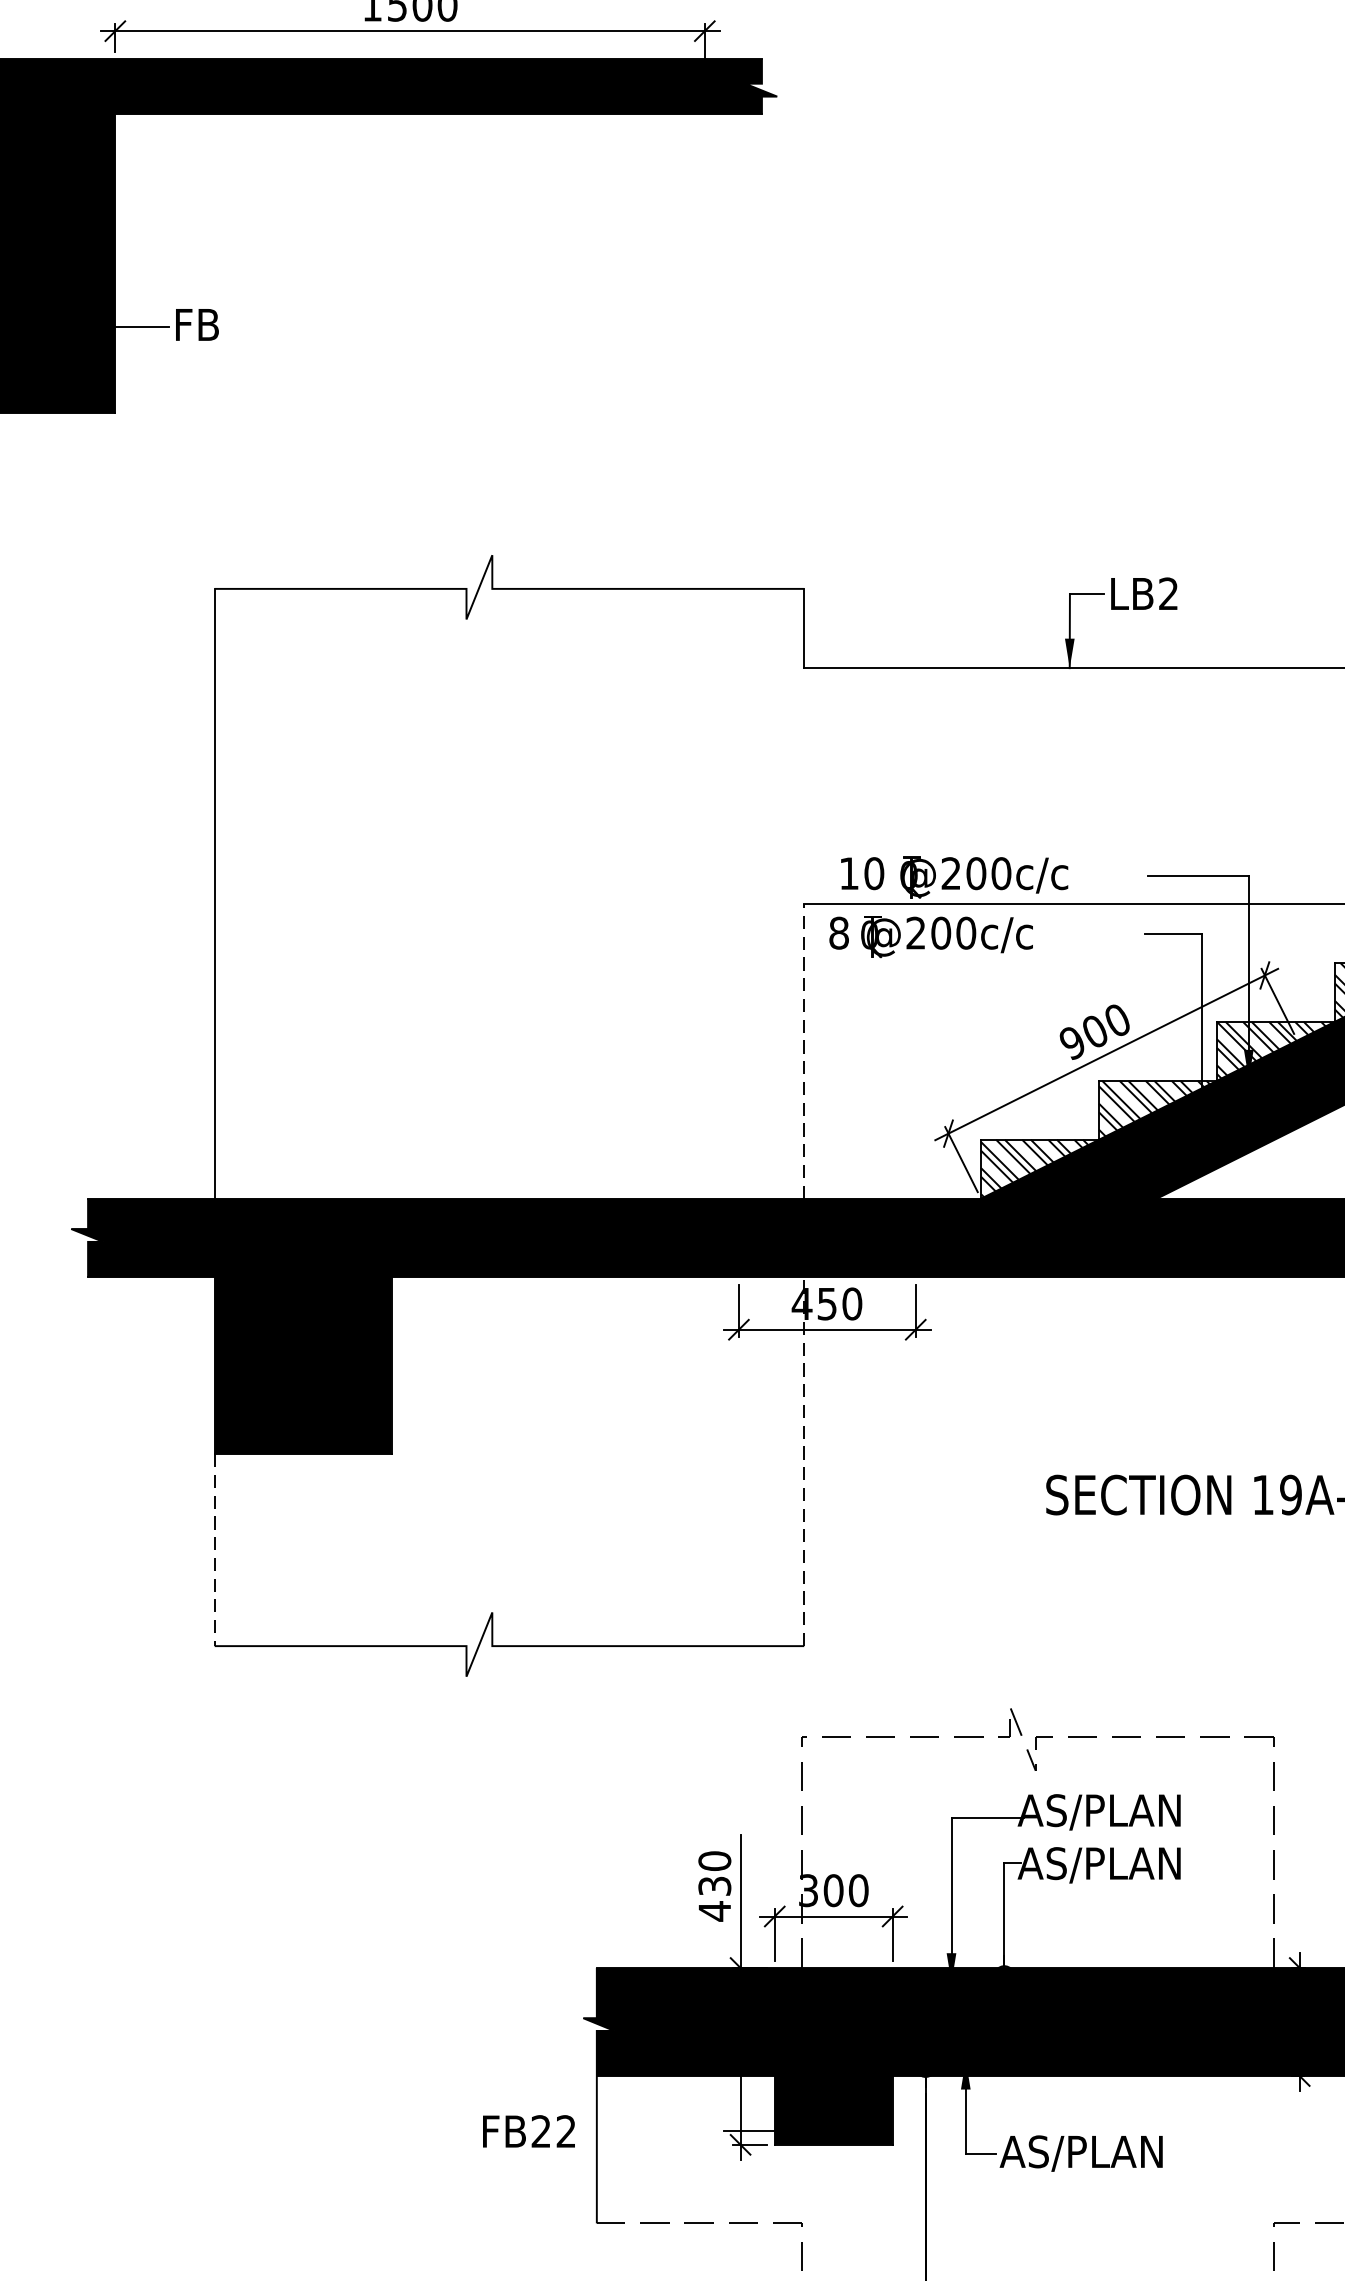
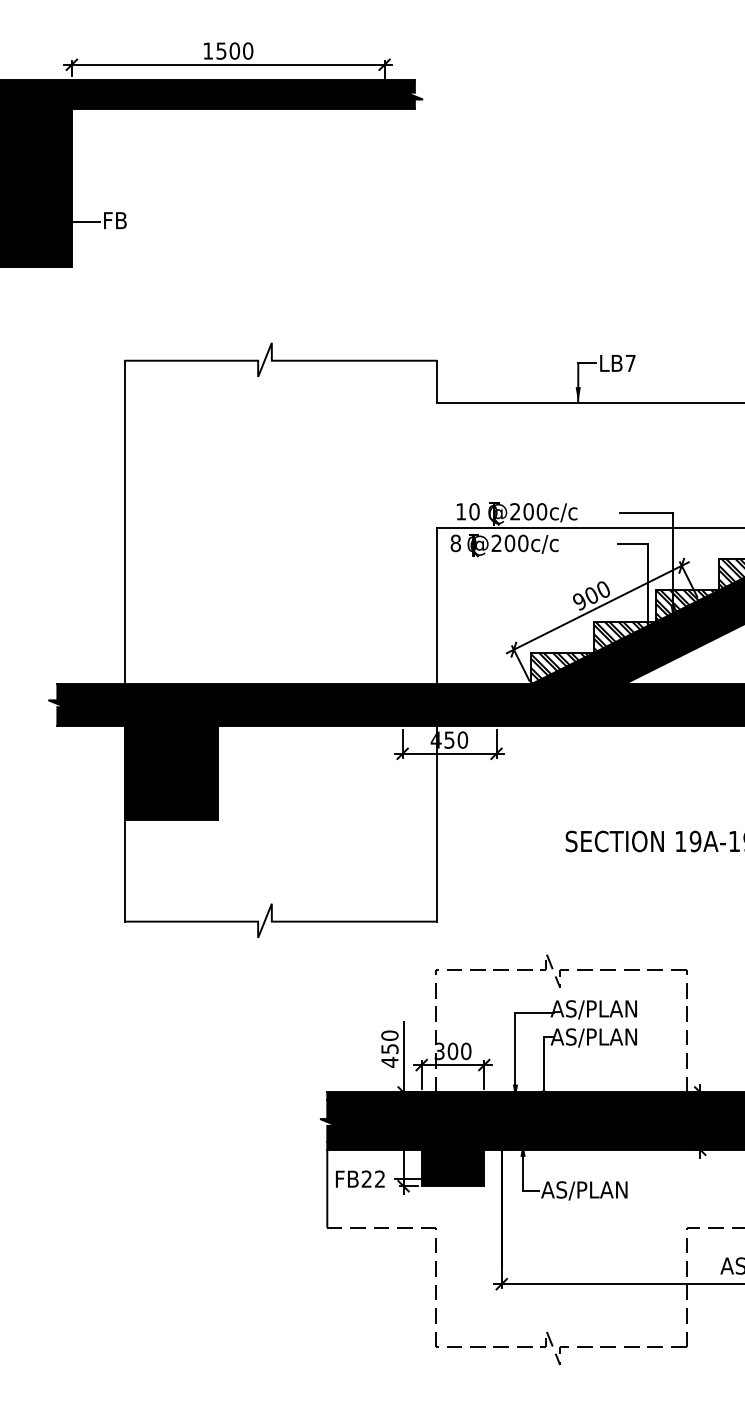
text: (1168, 592) -> (630, 362), LB2 -> LB7
line: (804, 1050) -> (437, 605), dashed -> solid
line: (804, 1461) -> (437, 823), dashed -> solid
line: (214, 1549) -> (124, 870), dashed -> solid
text: (714, 1885) -> (389, 1048), 430 -> 450
text: (529, 2130) -> (360, 1178), moved

